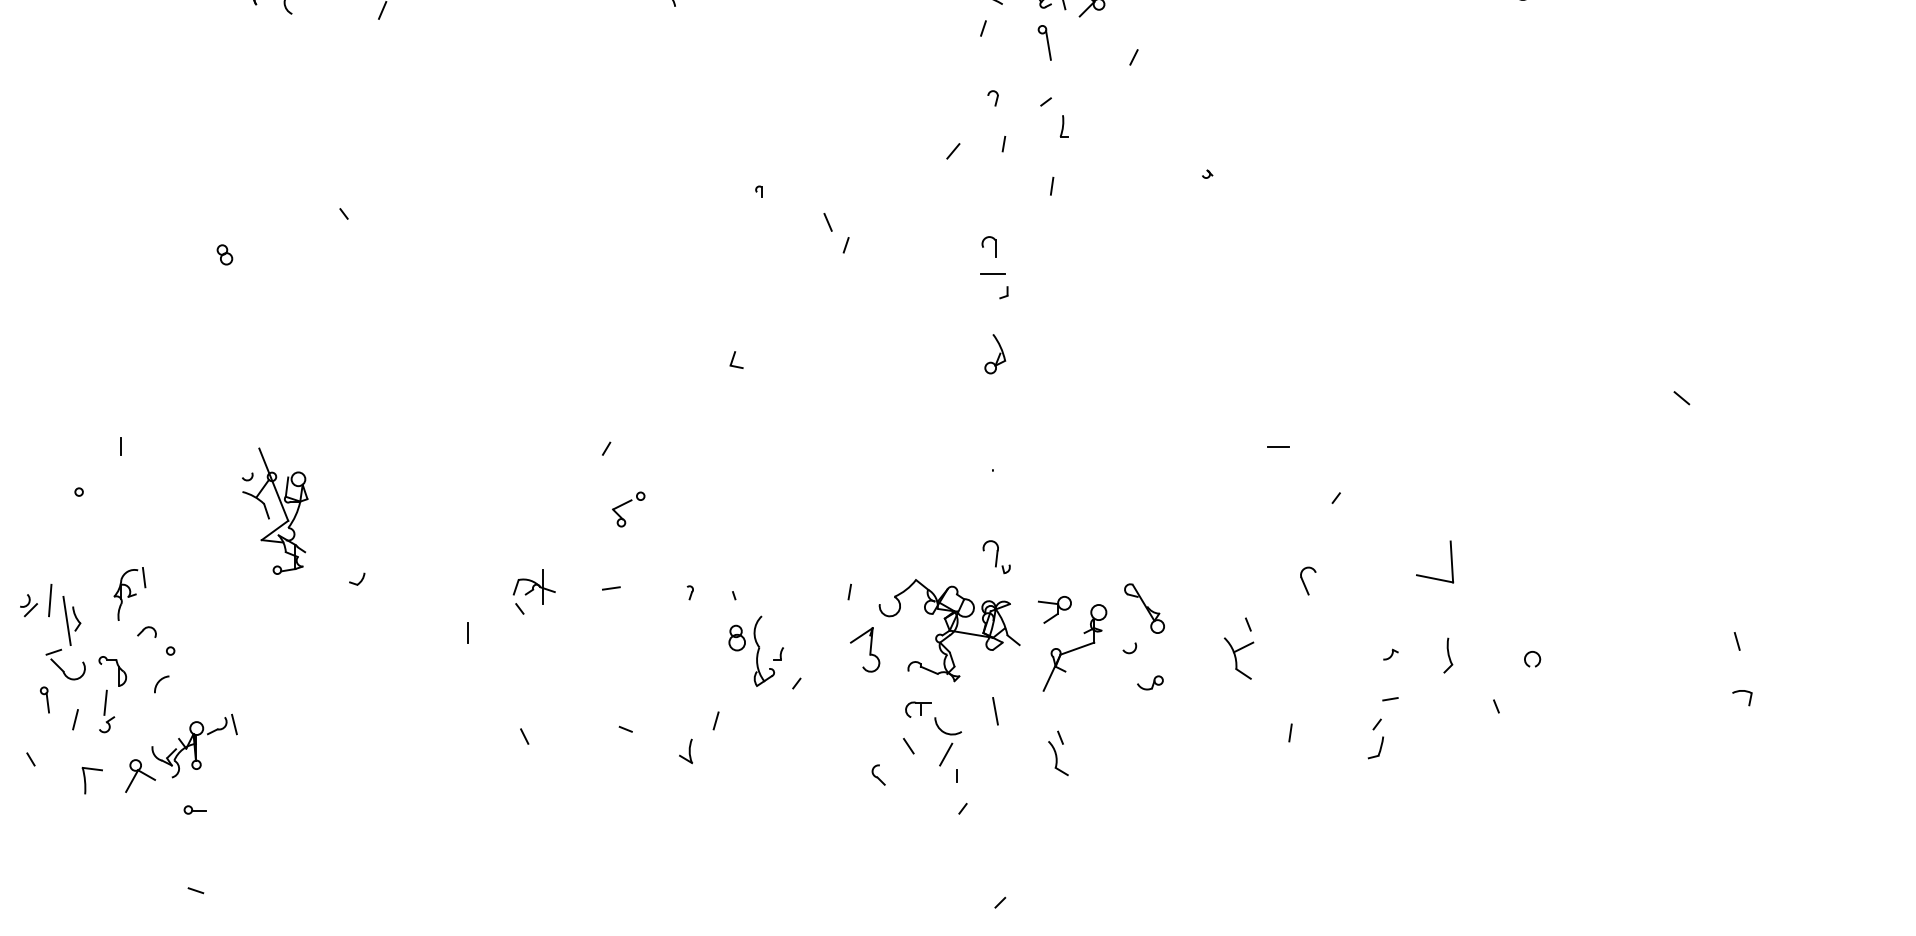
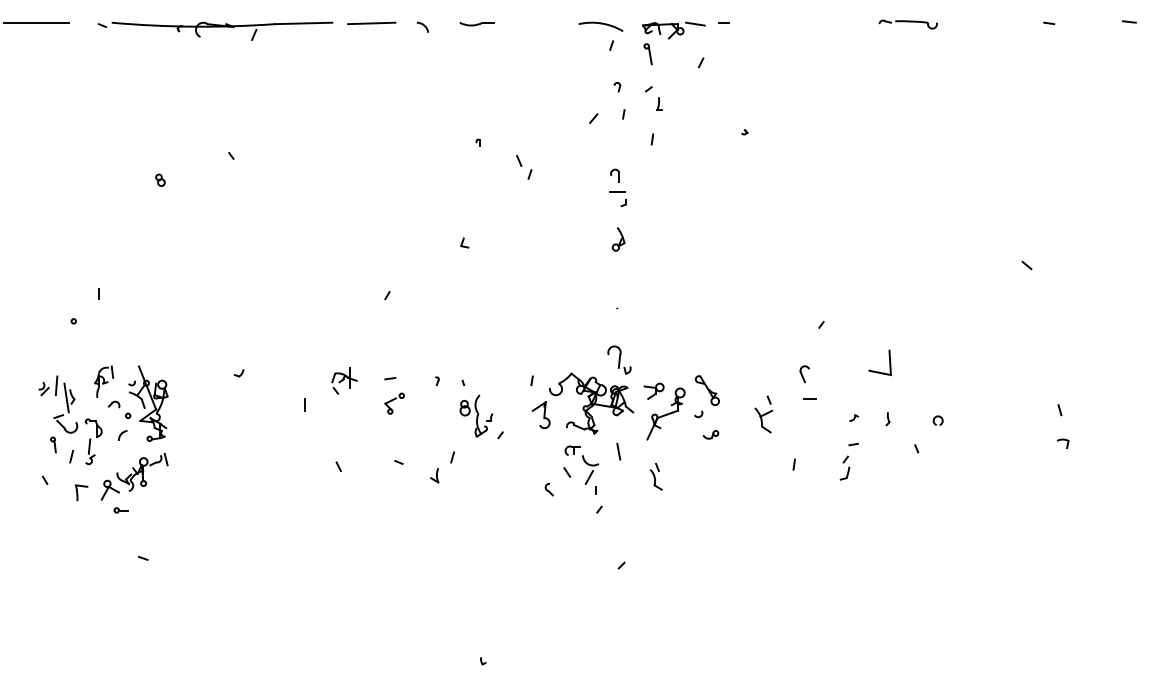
line: (1277, 445) -> (809, 398), moved
part: (628, 509) -> (394, 403), moved
part: (275, 510) -> (148, 403), moved
part: (996, 556) -> (619, 359), size x1.43
part: (1447, 657) -> (887, 419), size x0.62
part: (194, 810) -> (120, 510), moved

